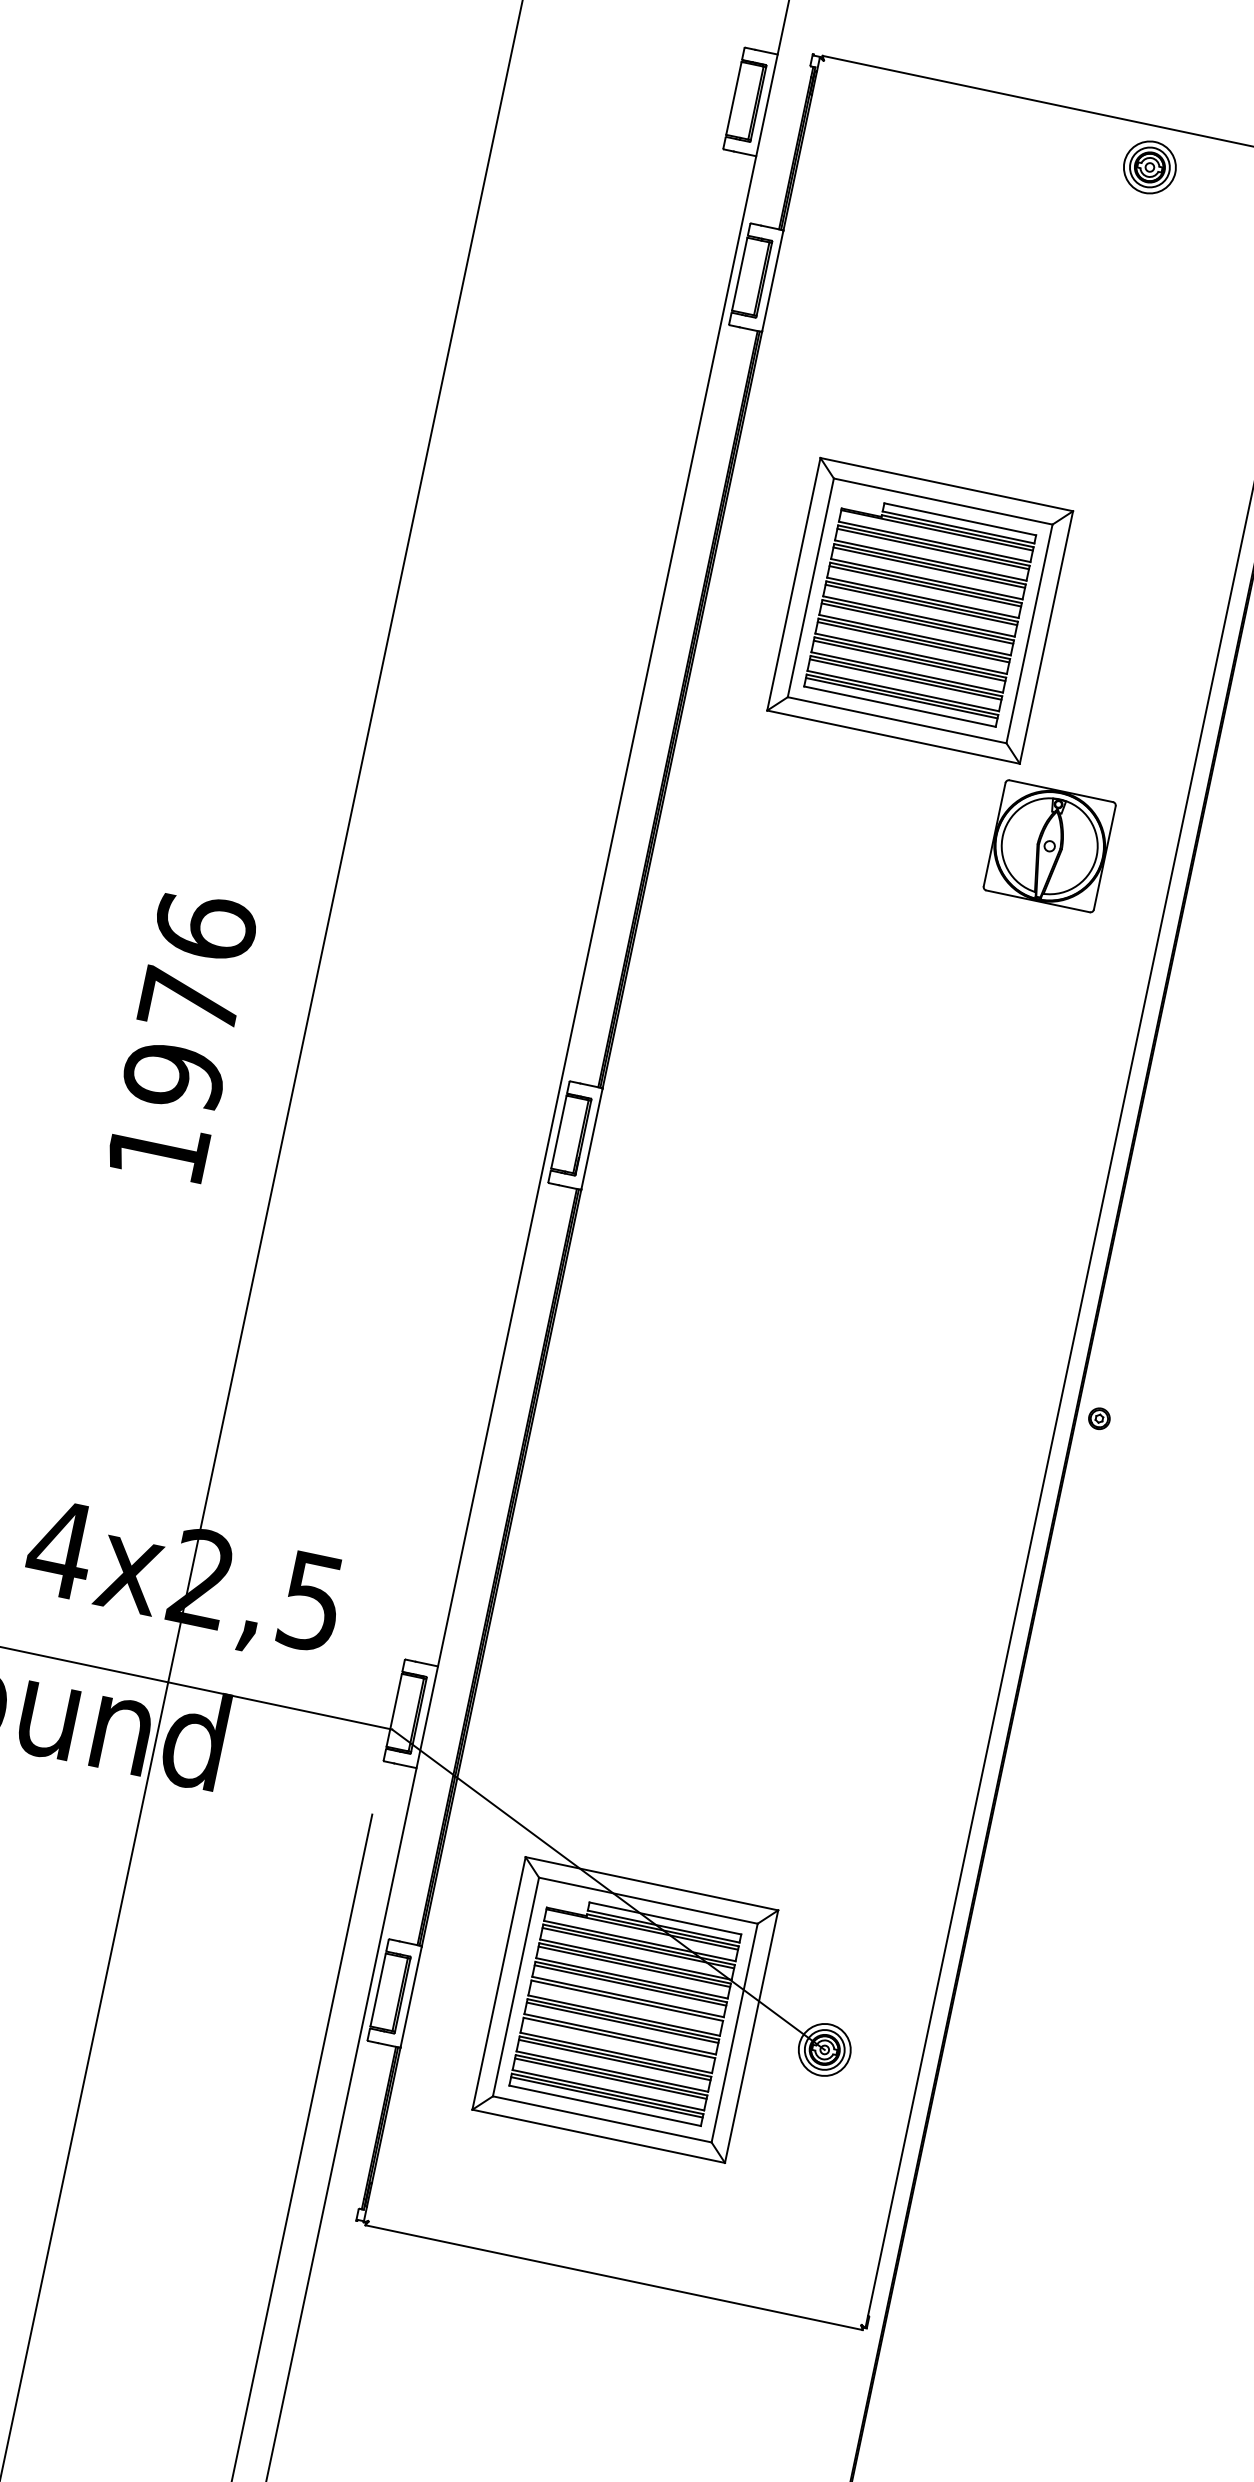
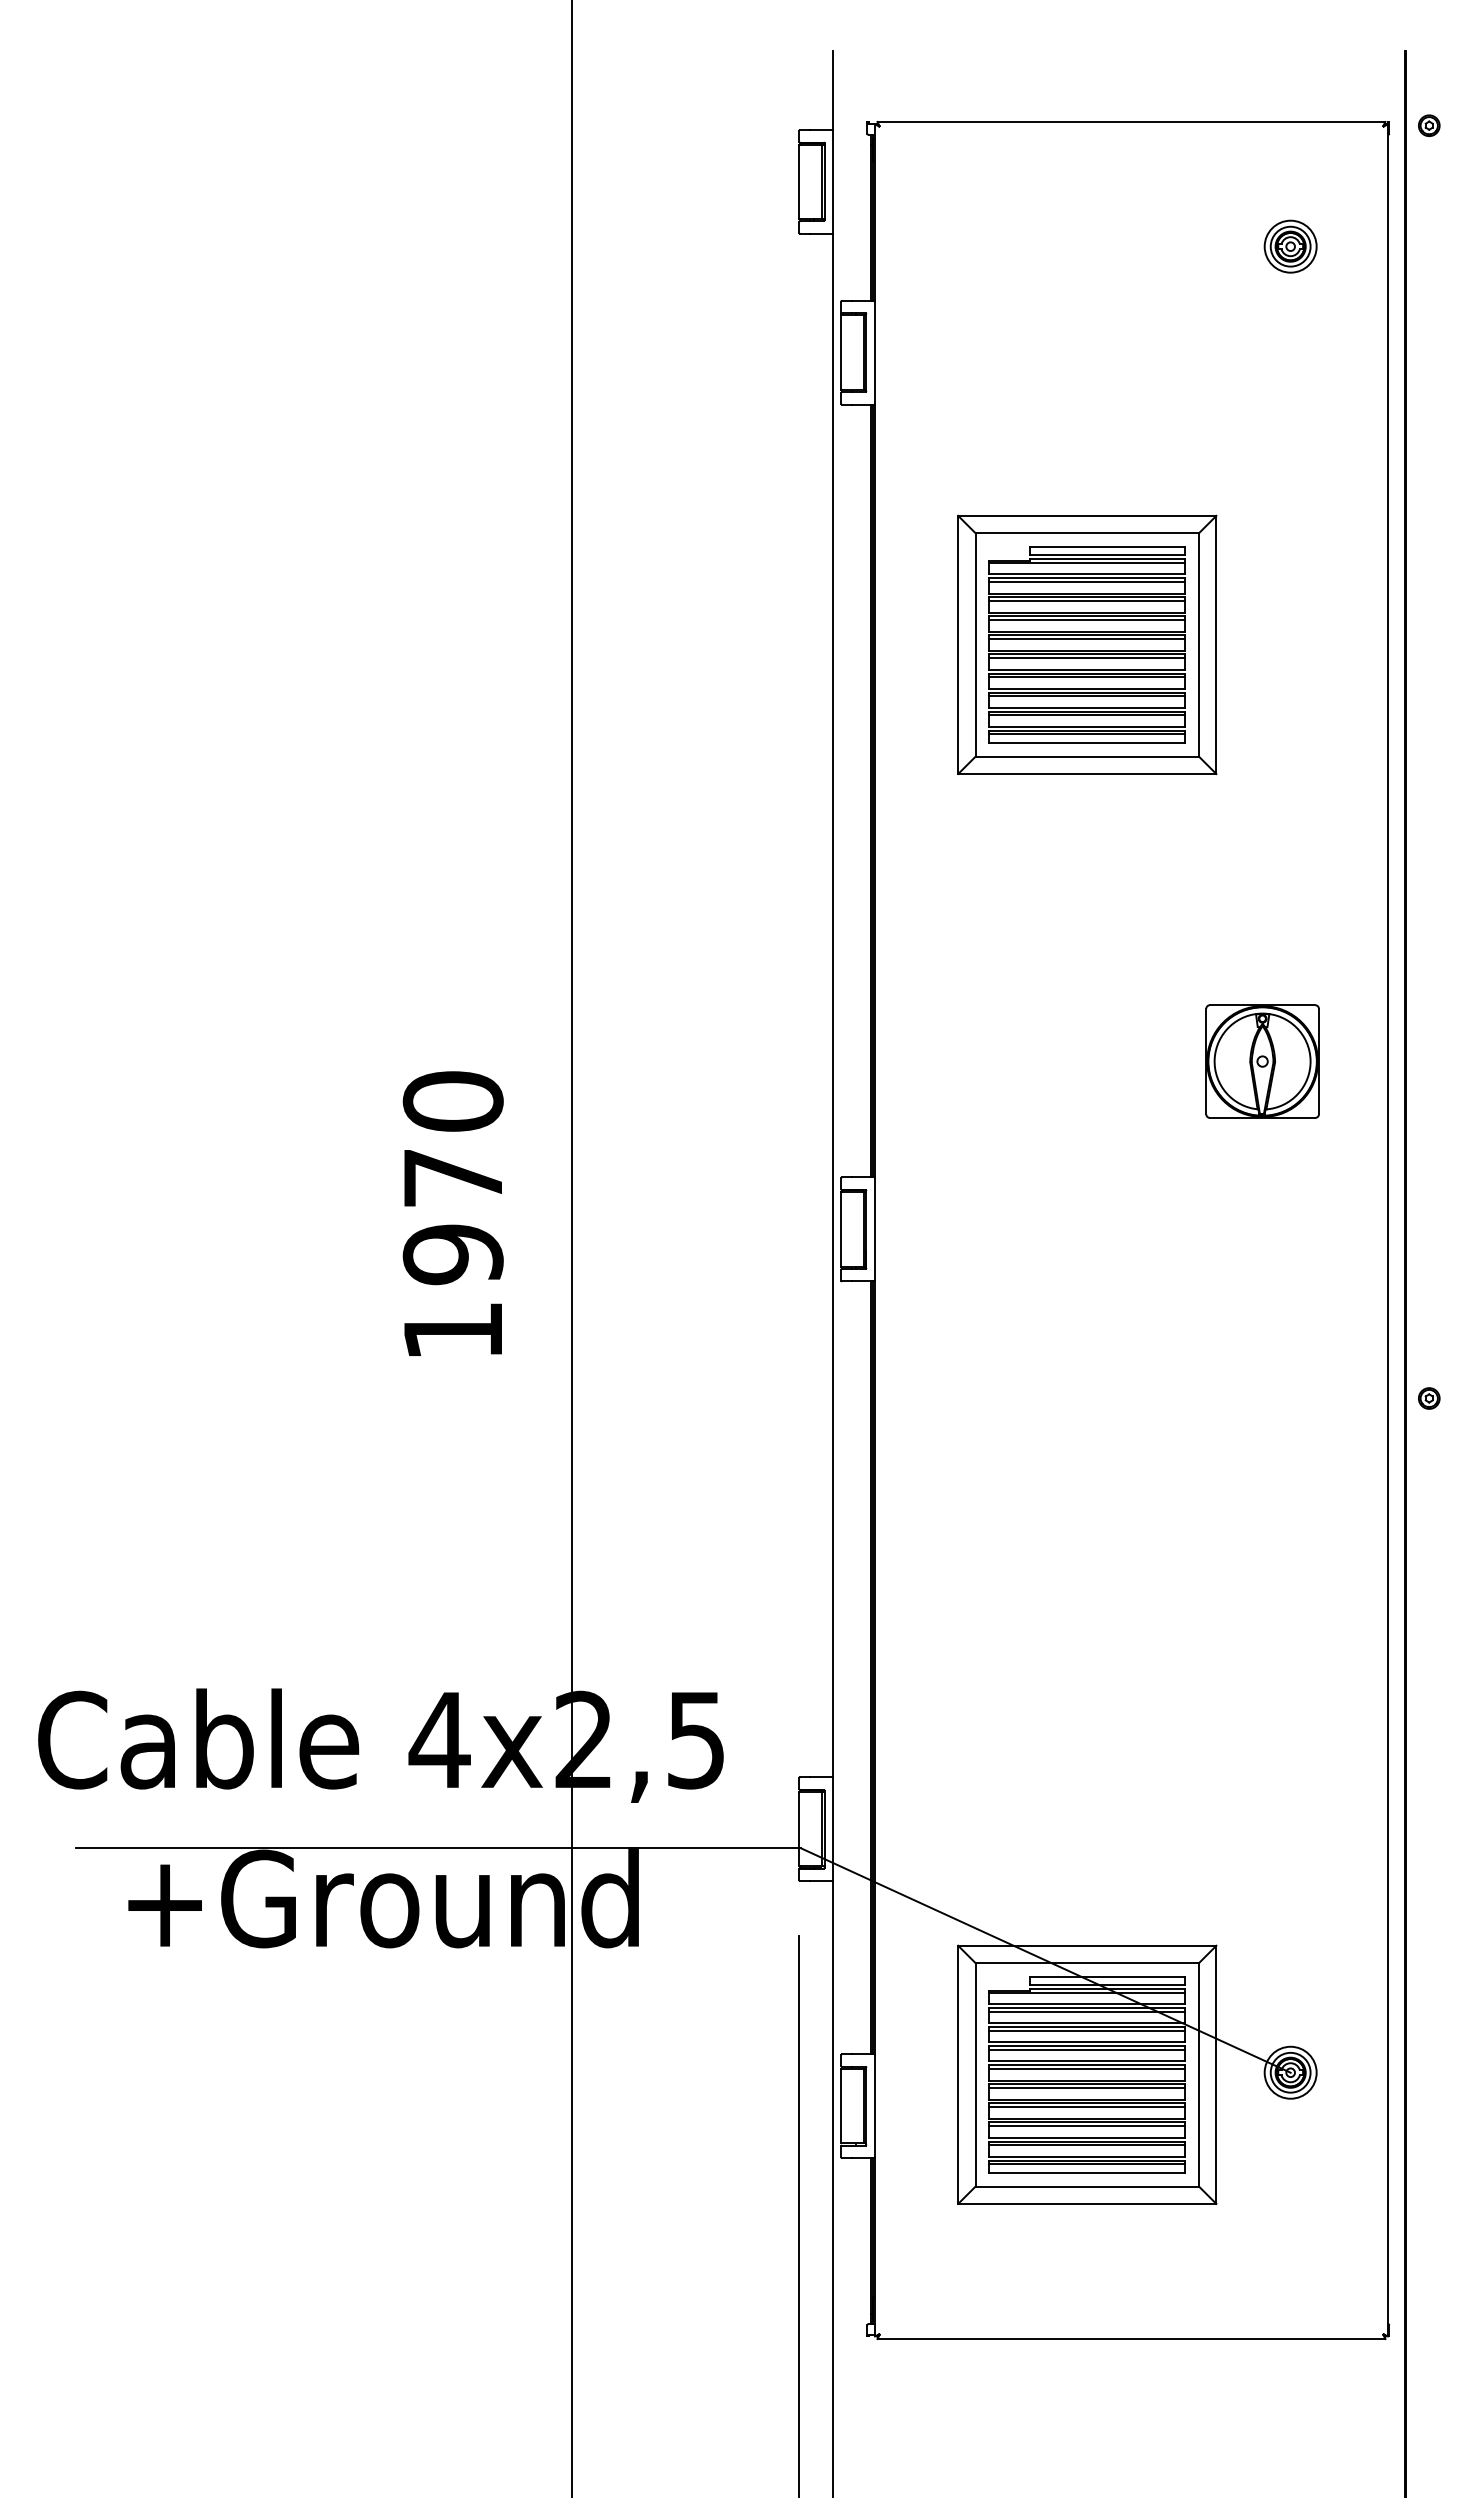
part: (1149, 167) -> (1290, 246), moved
part: (1049, 846) -> (1262, 1061), moved
text: (205, 925) -> (452, 1100), 1976 -> 1970
line: (626, 2003) -> (1087, 2068), added
line: (618, 2041) -> (1087, 2106), added

